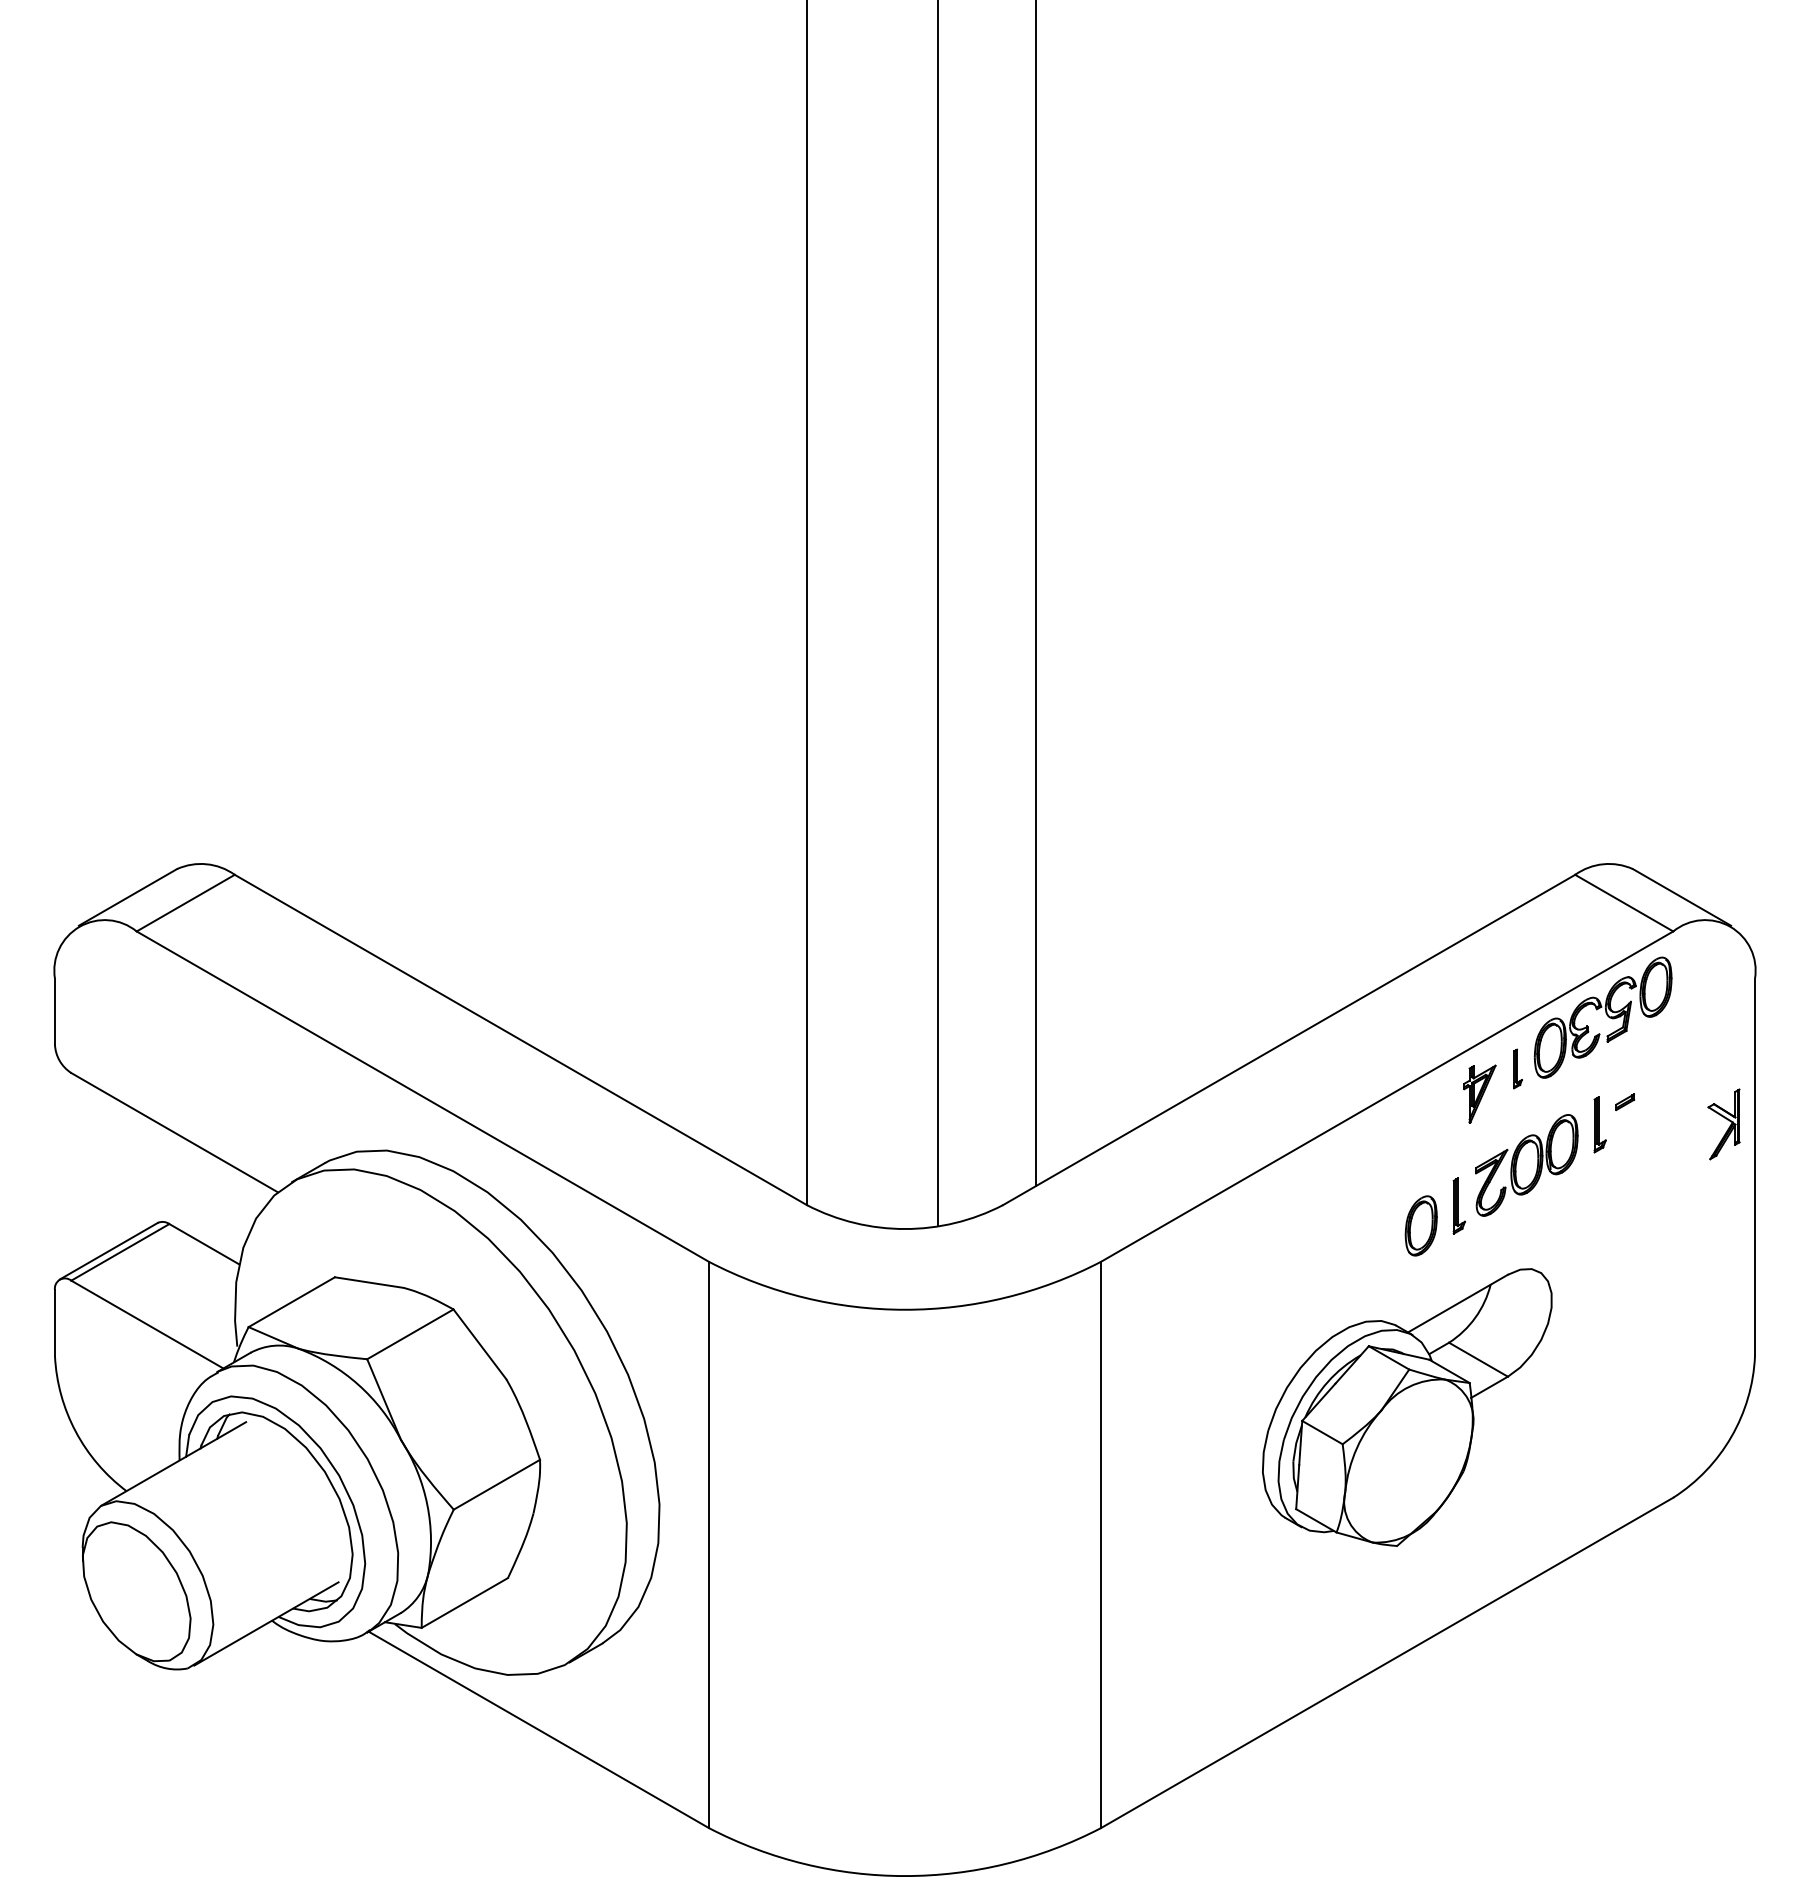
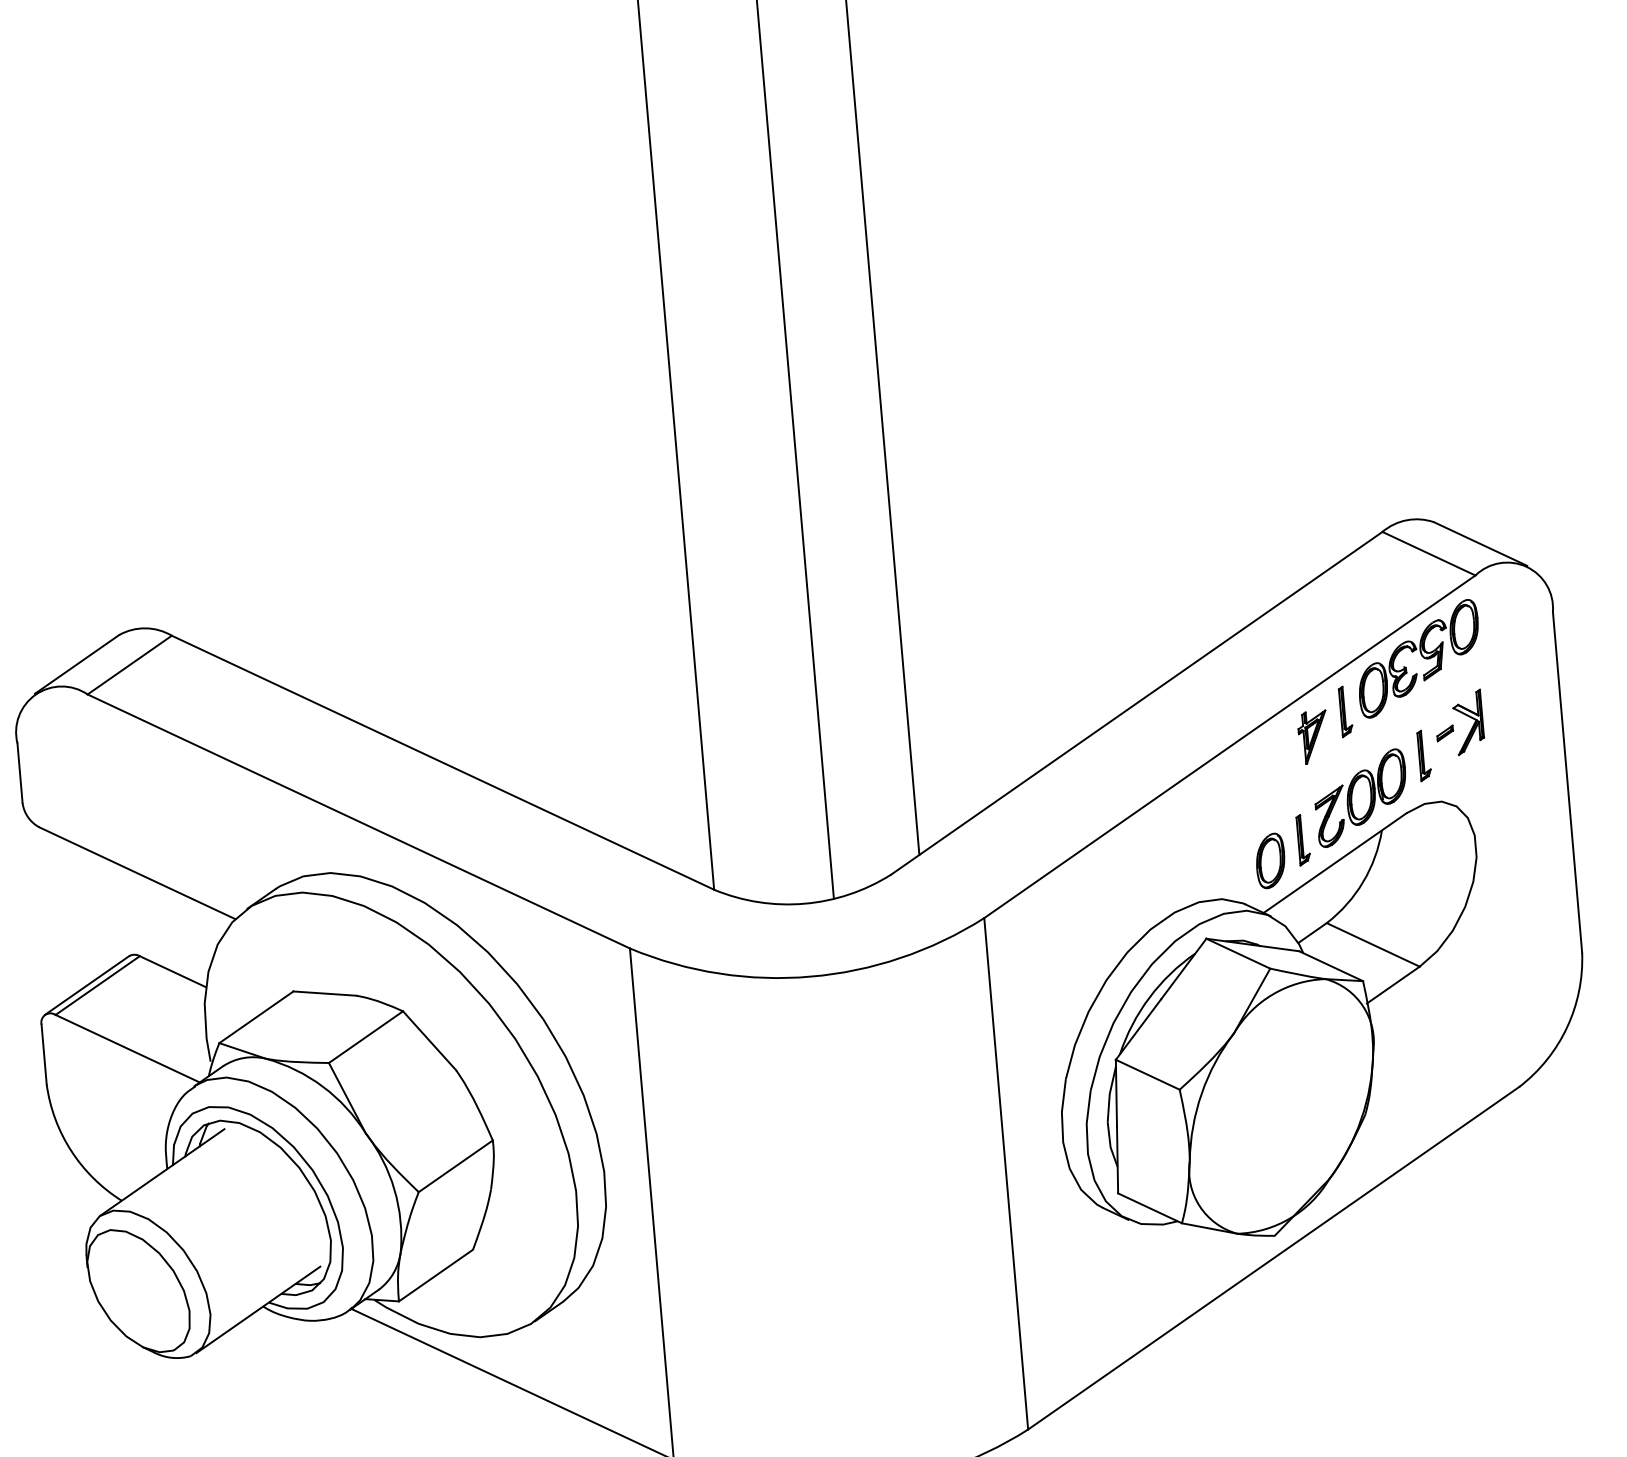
part: (1517, 1068) -> (1345, 711), size x1.43
part: (1723, 1124) -> (1468, 722), moved
part: (1406, 1407) -> (1271, 1026), size x1.67

